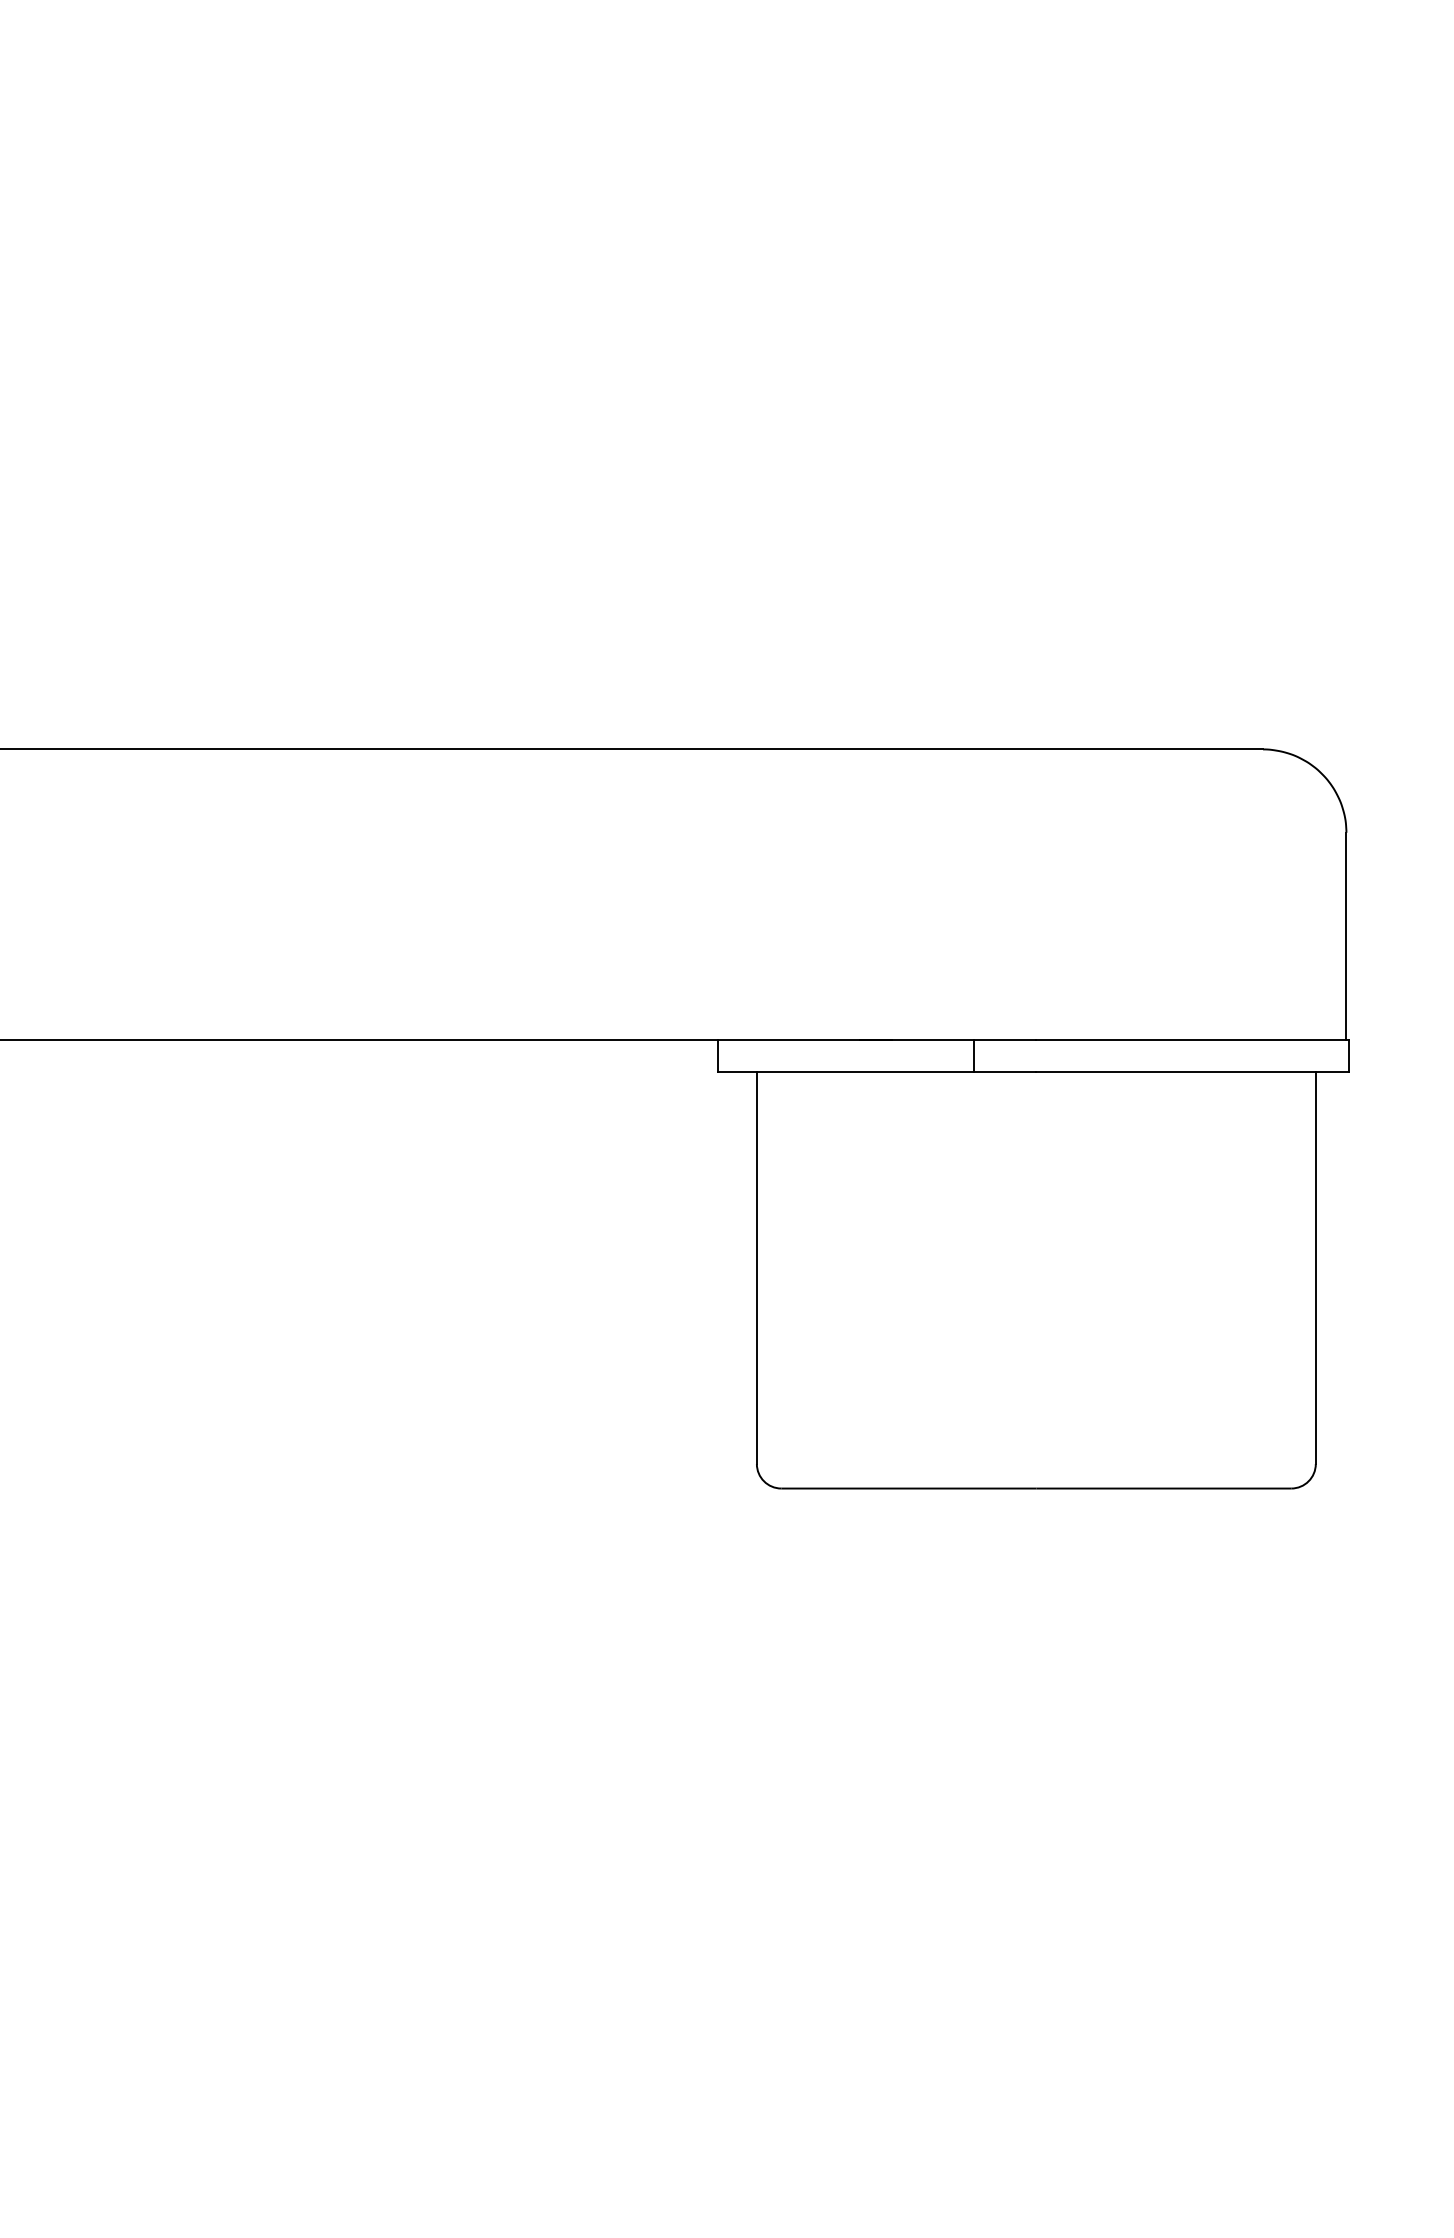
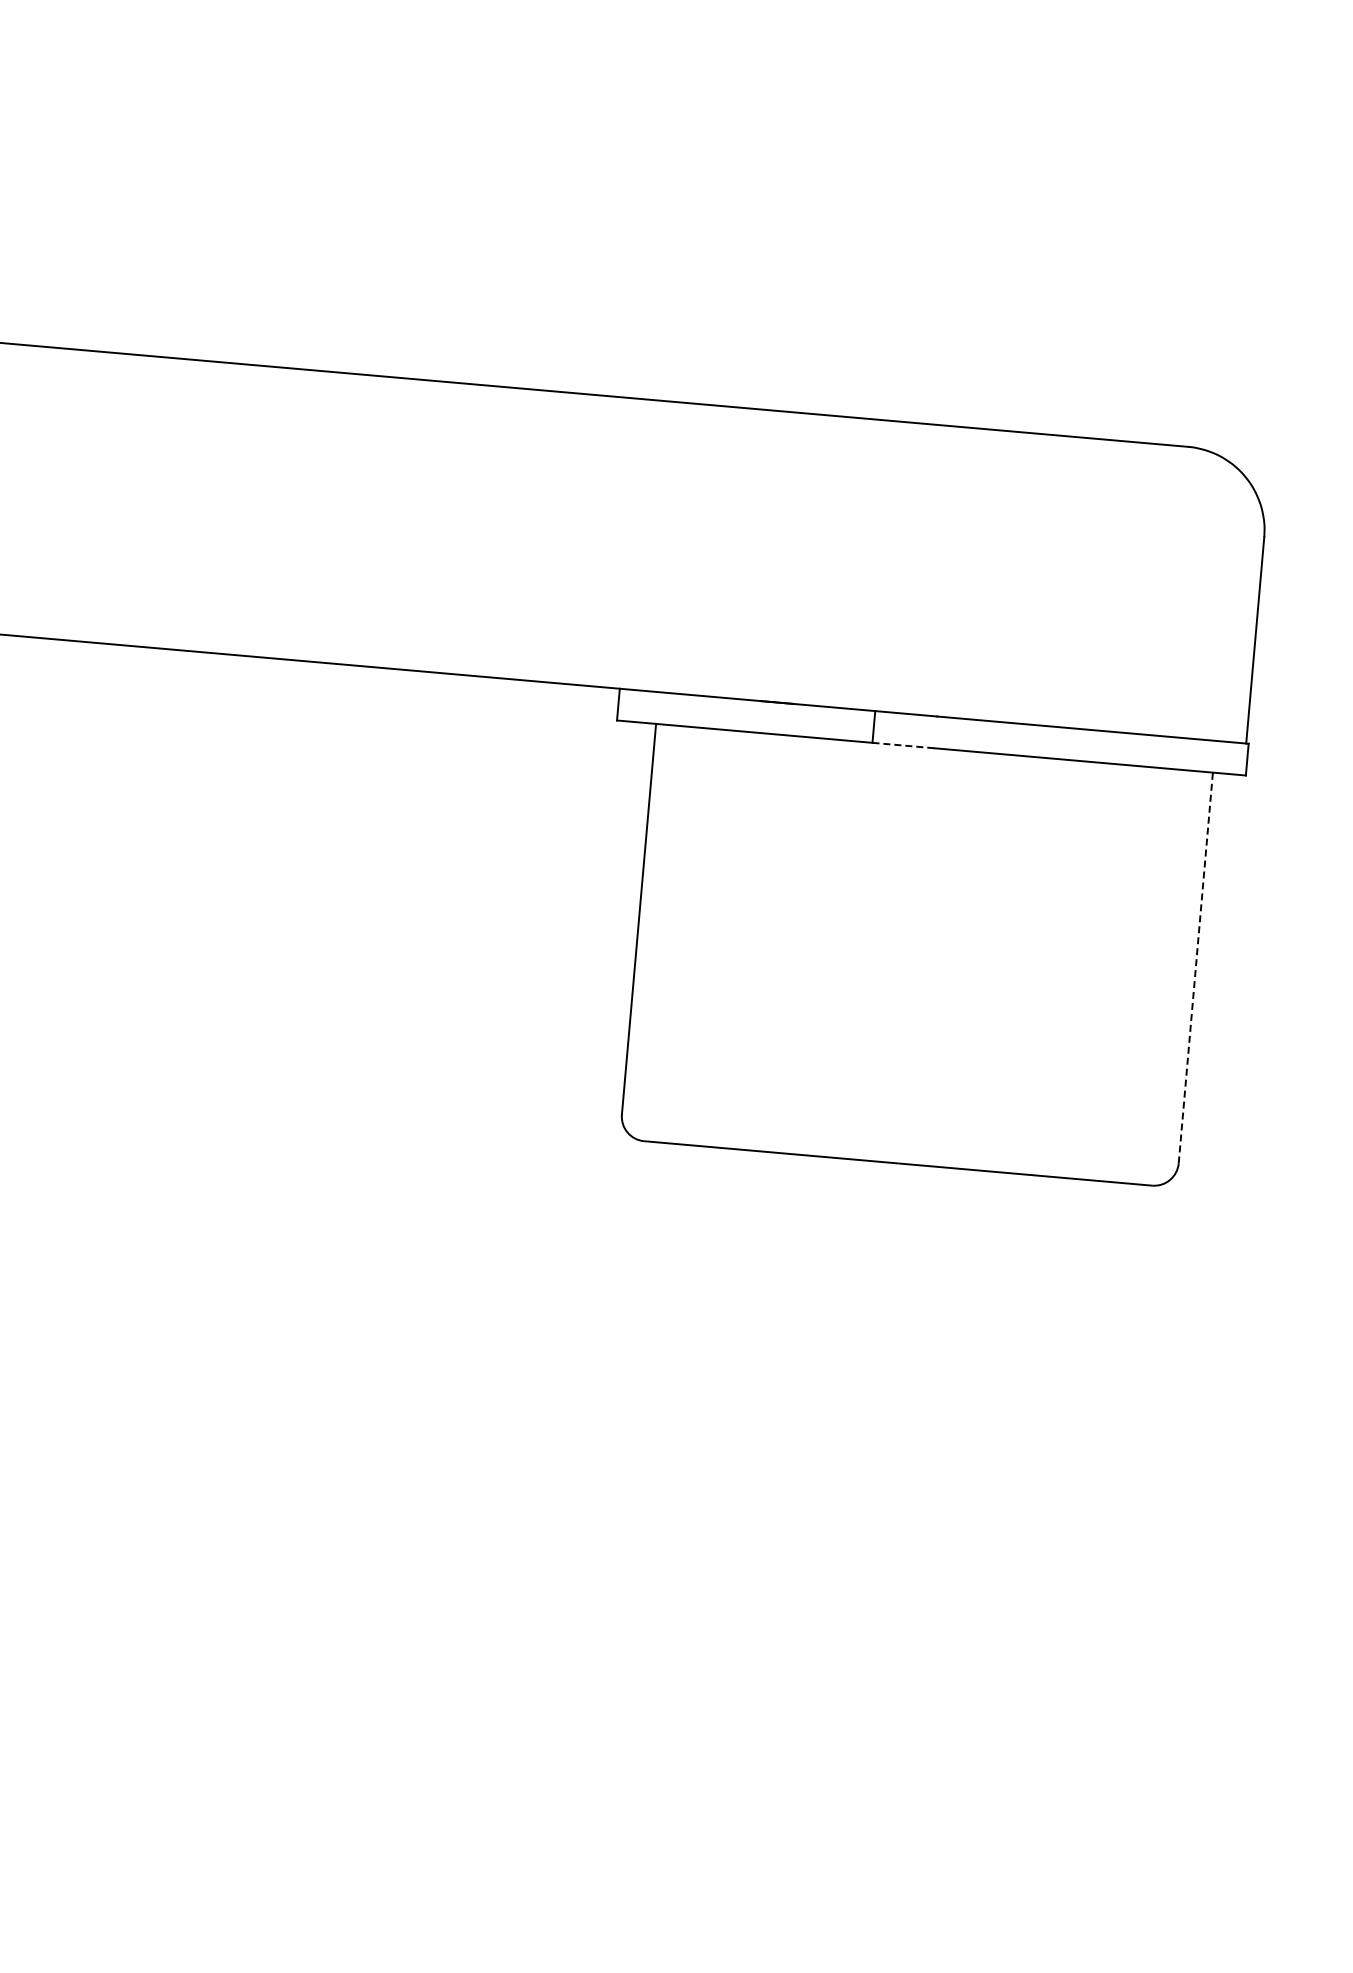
line: (1005, 1071) -> (903, 745), solid -> dashed
line: (1315, 1267) -> (1195, 967), solid -> dashed

